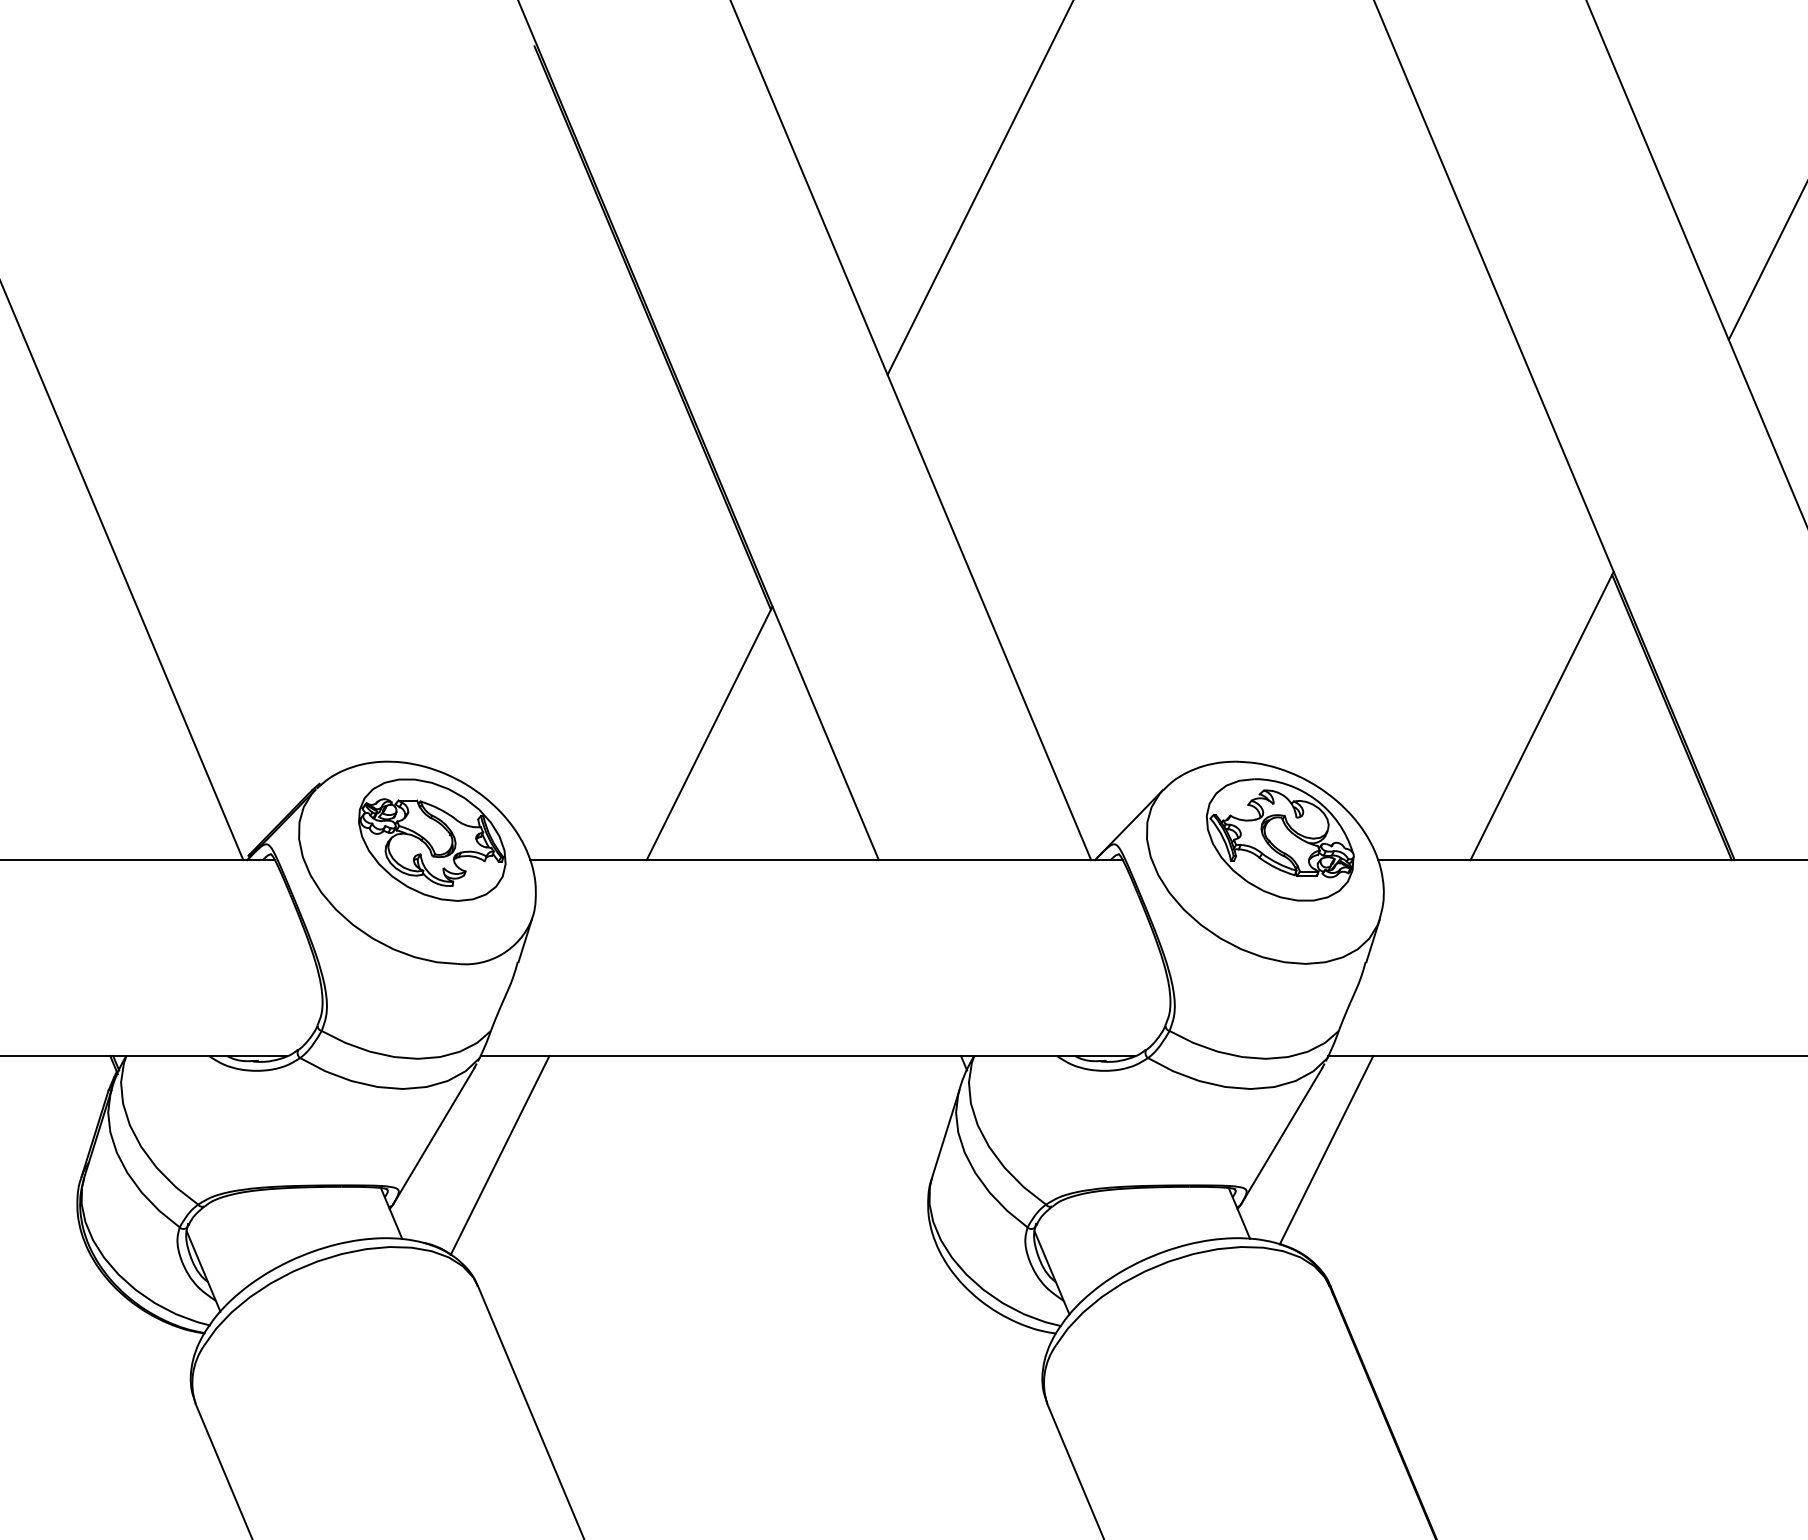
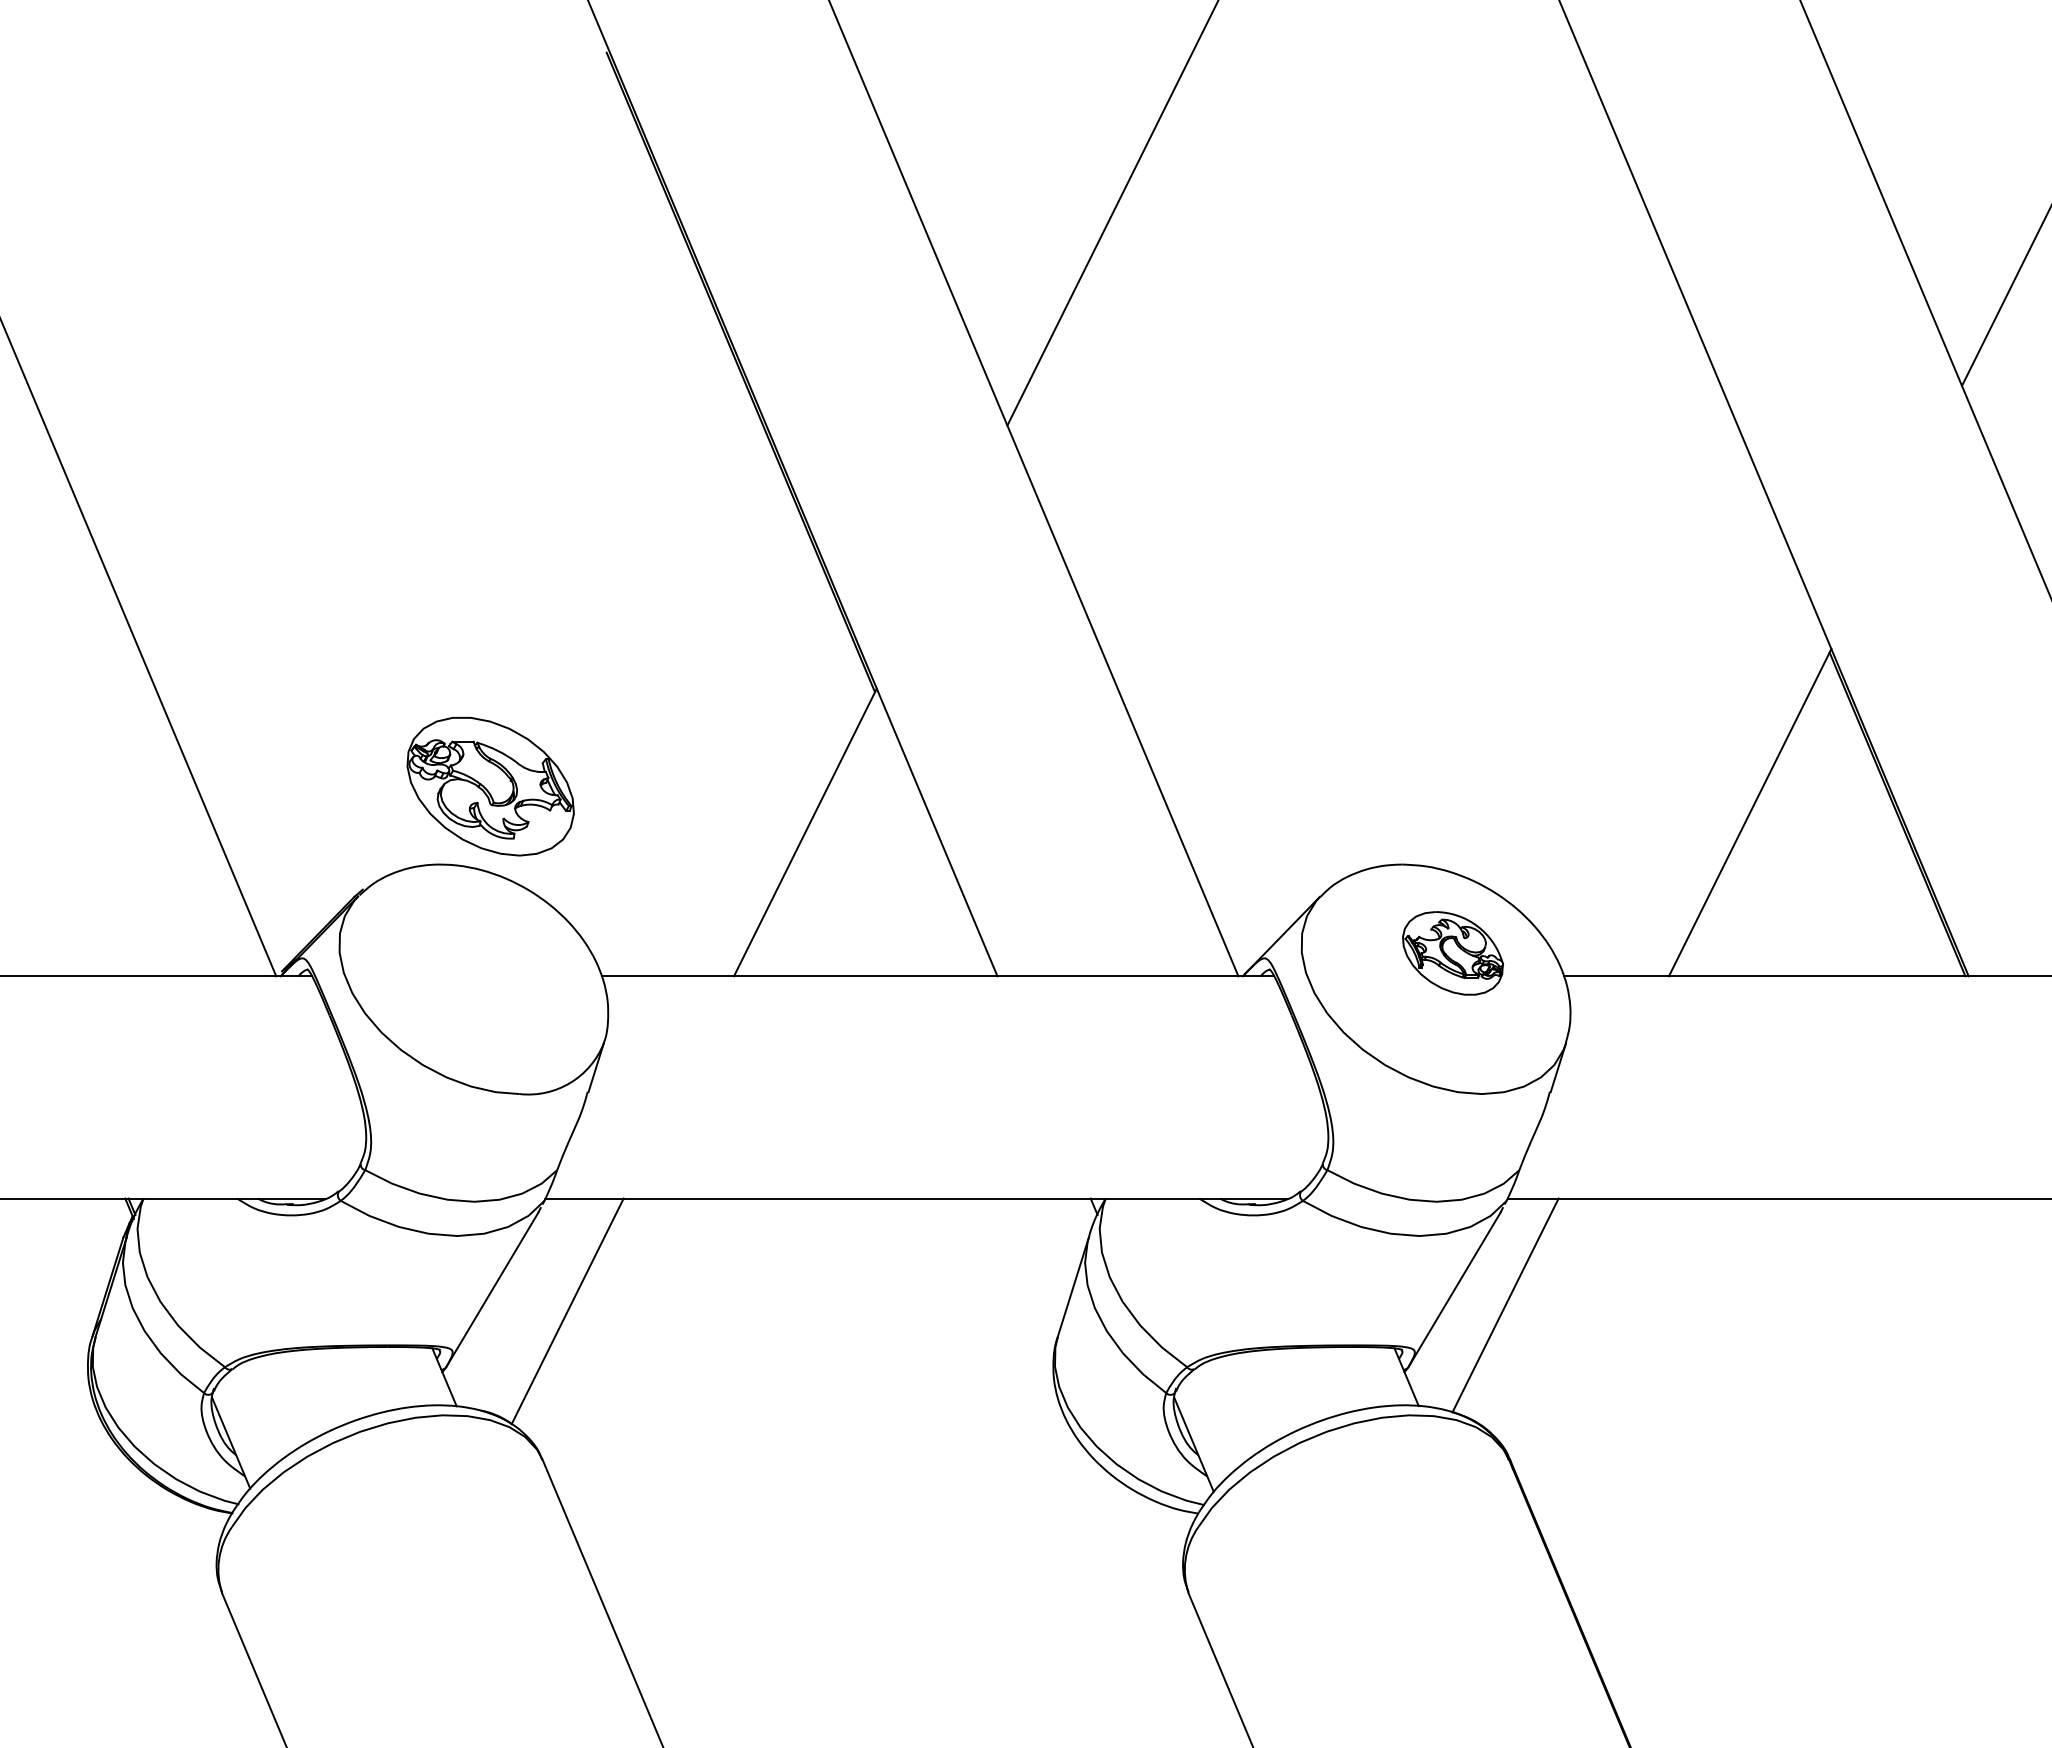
part: (432, 840) -> (490, 786), moved
part: (1279, 840) -> (1452, 953), size x0.6

